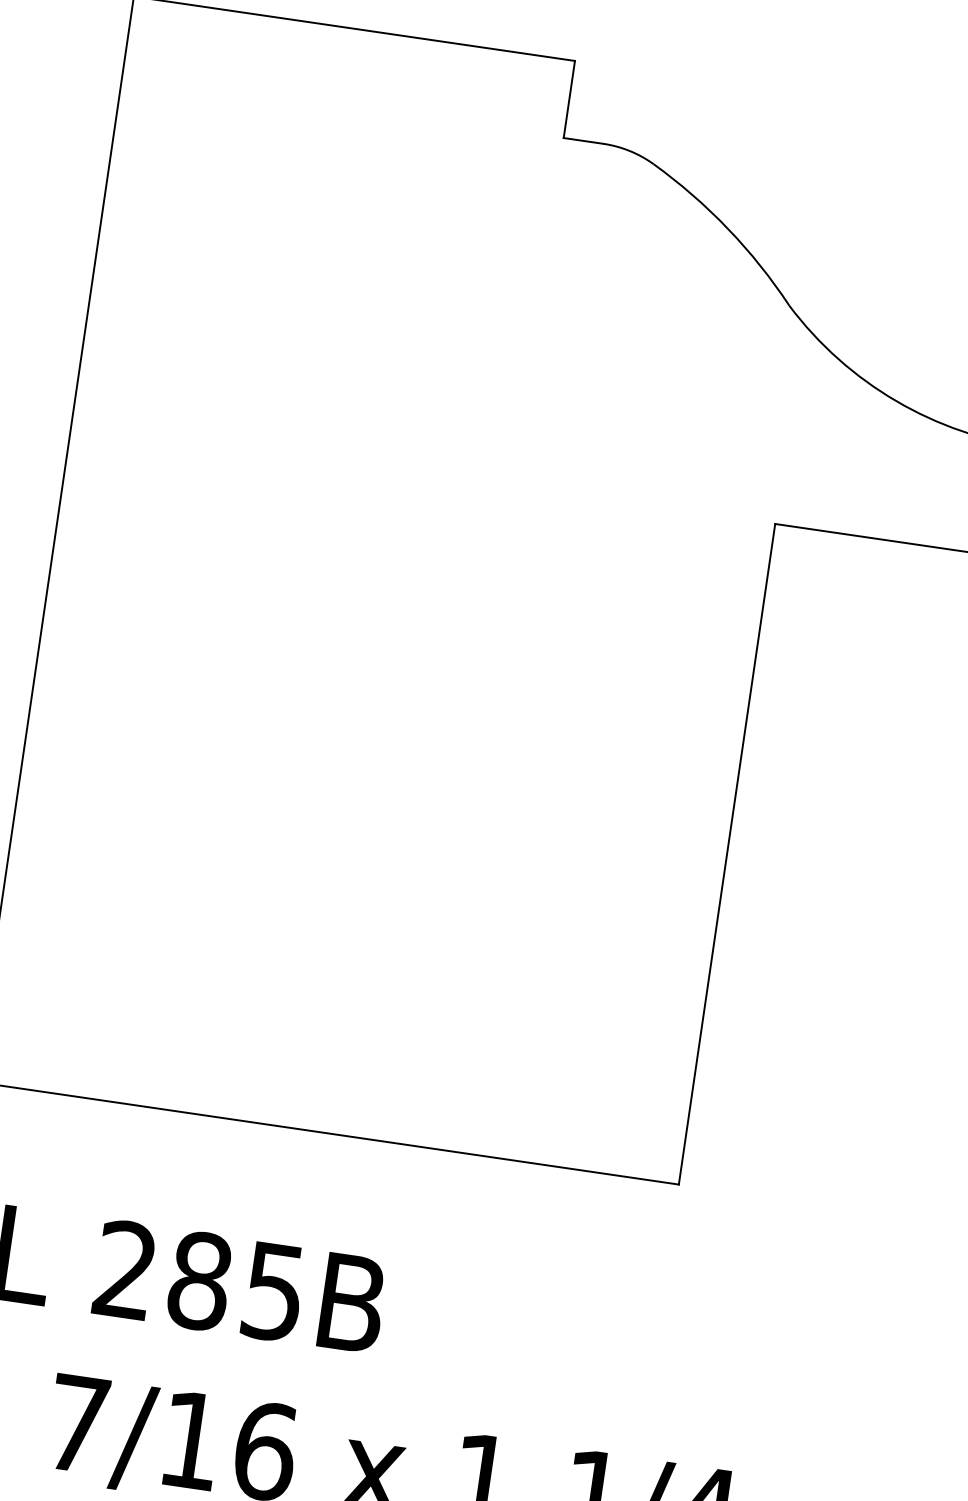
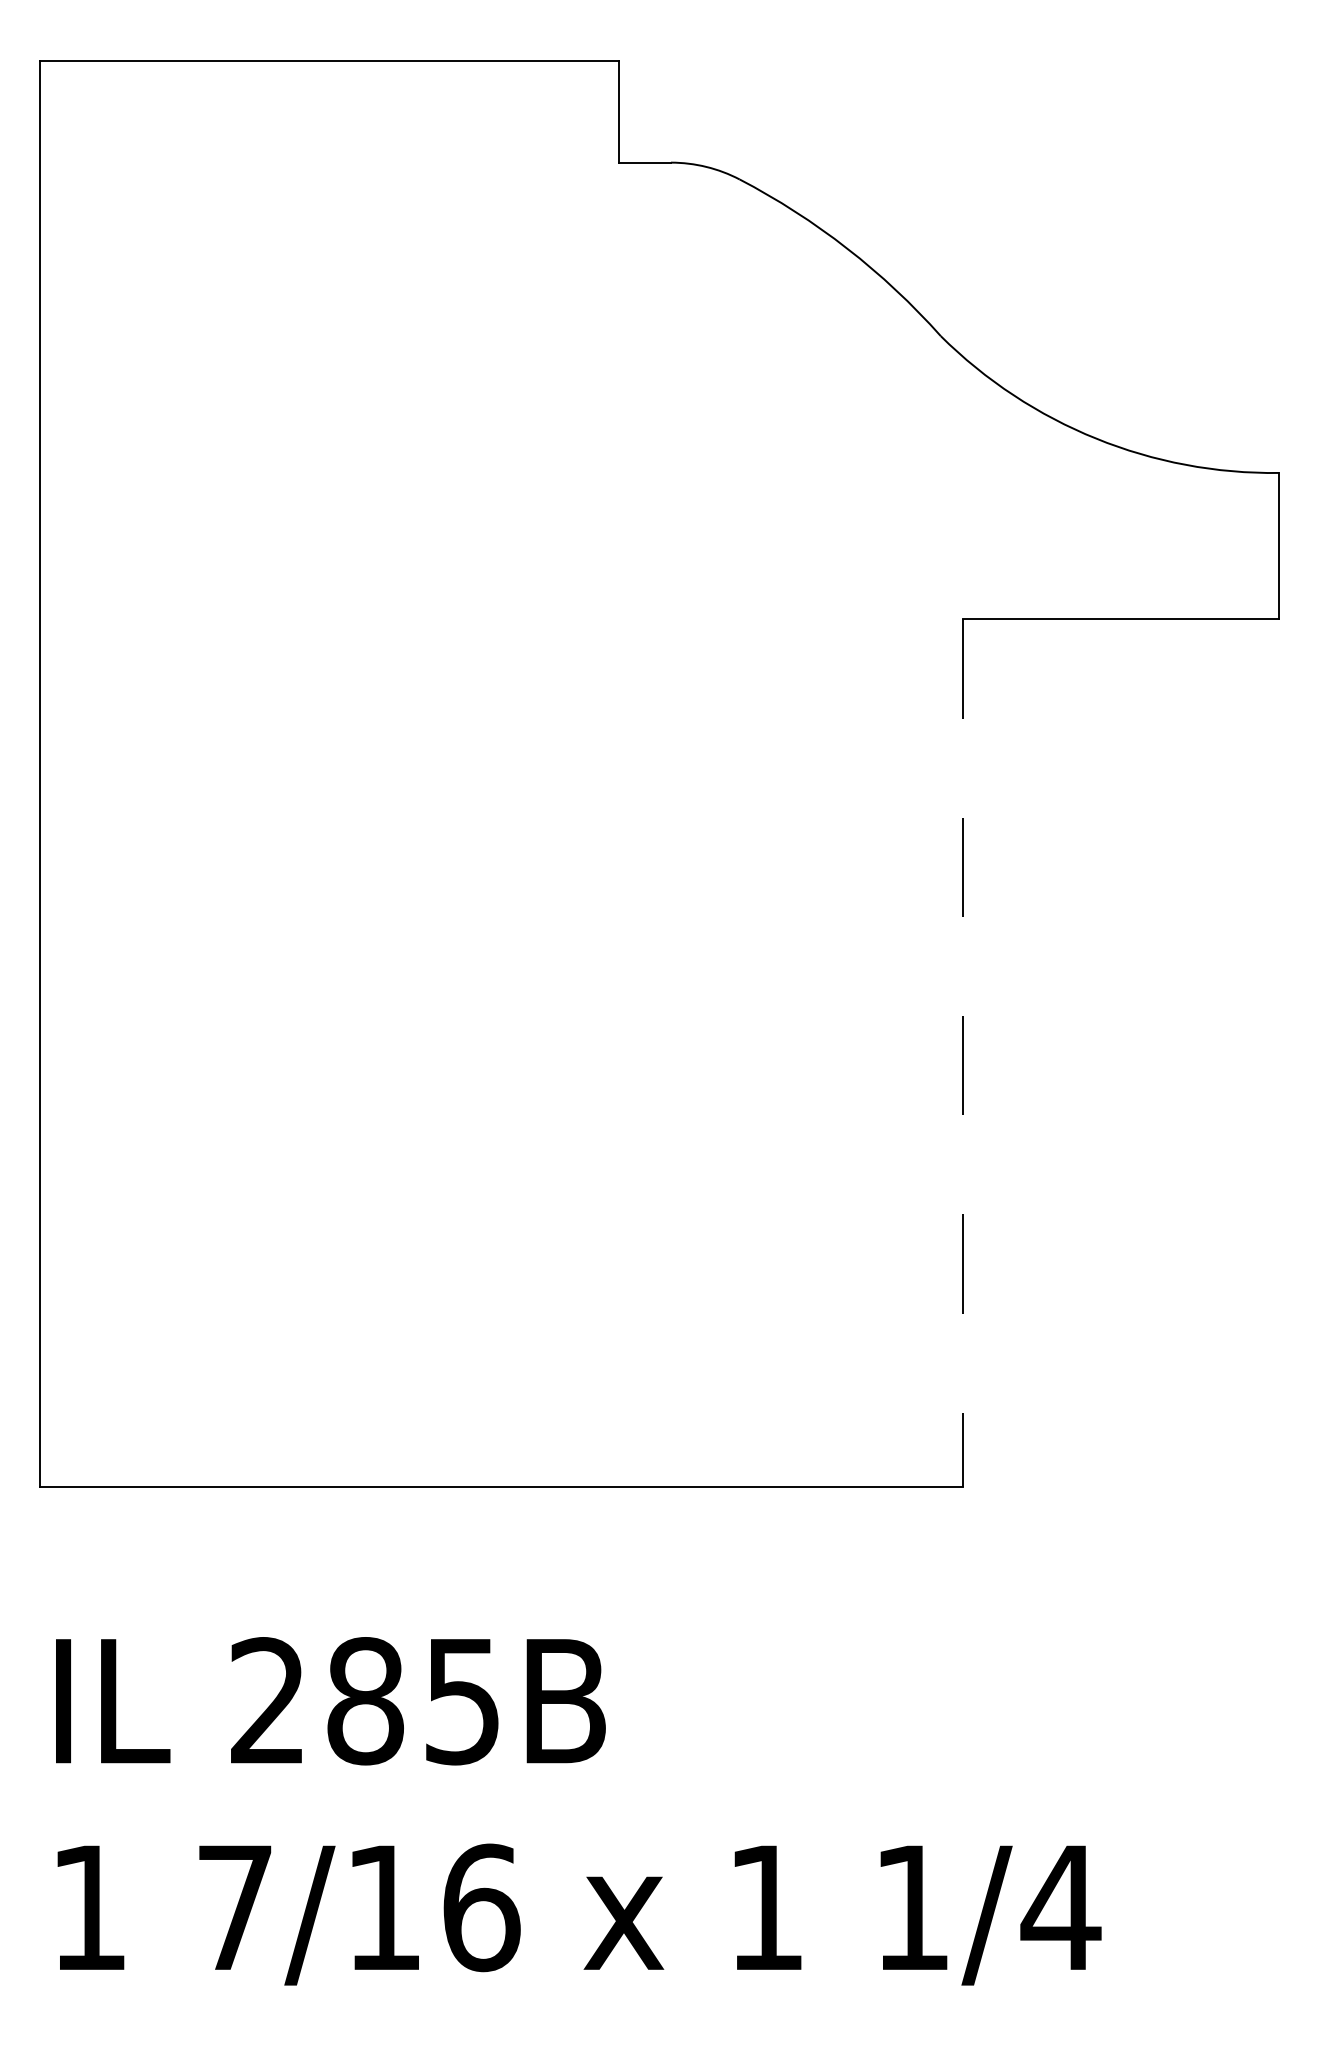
line: (727, 854) -> (963, 1053), solid -> dashed

